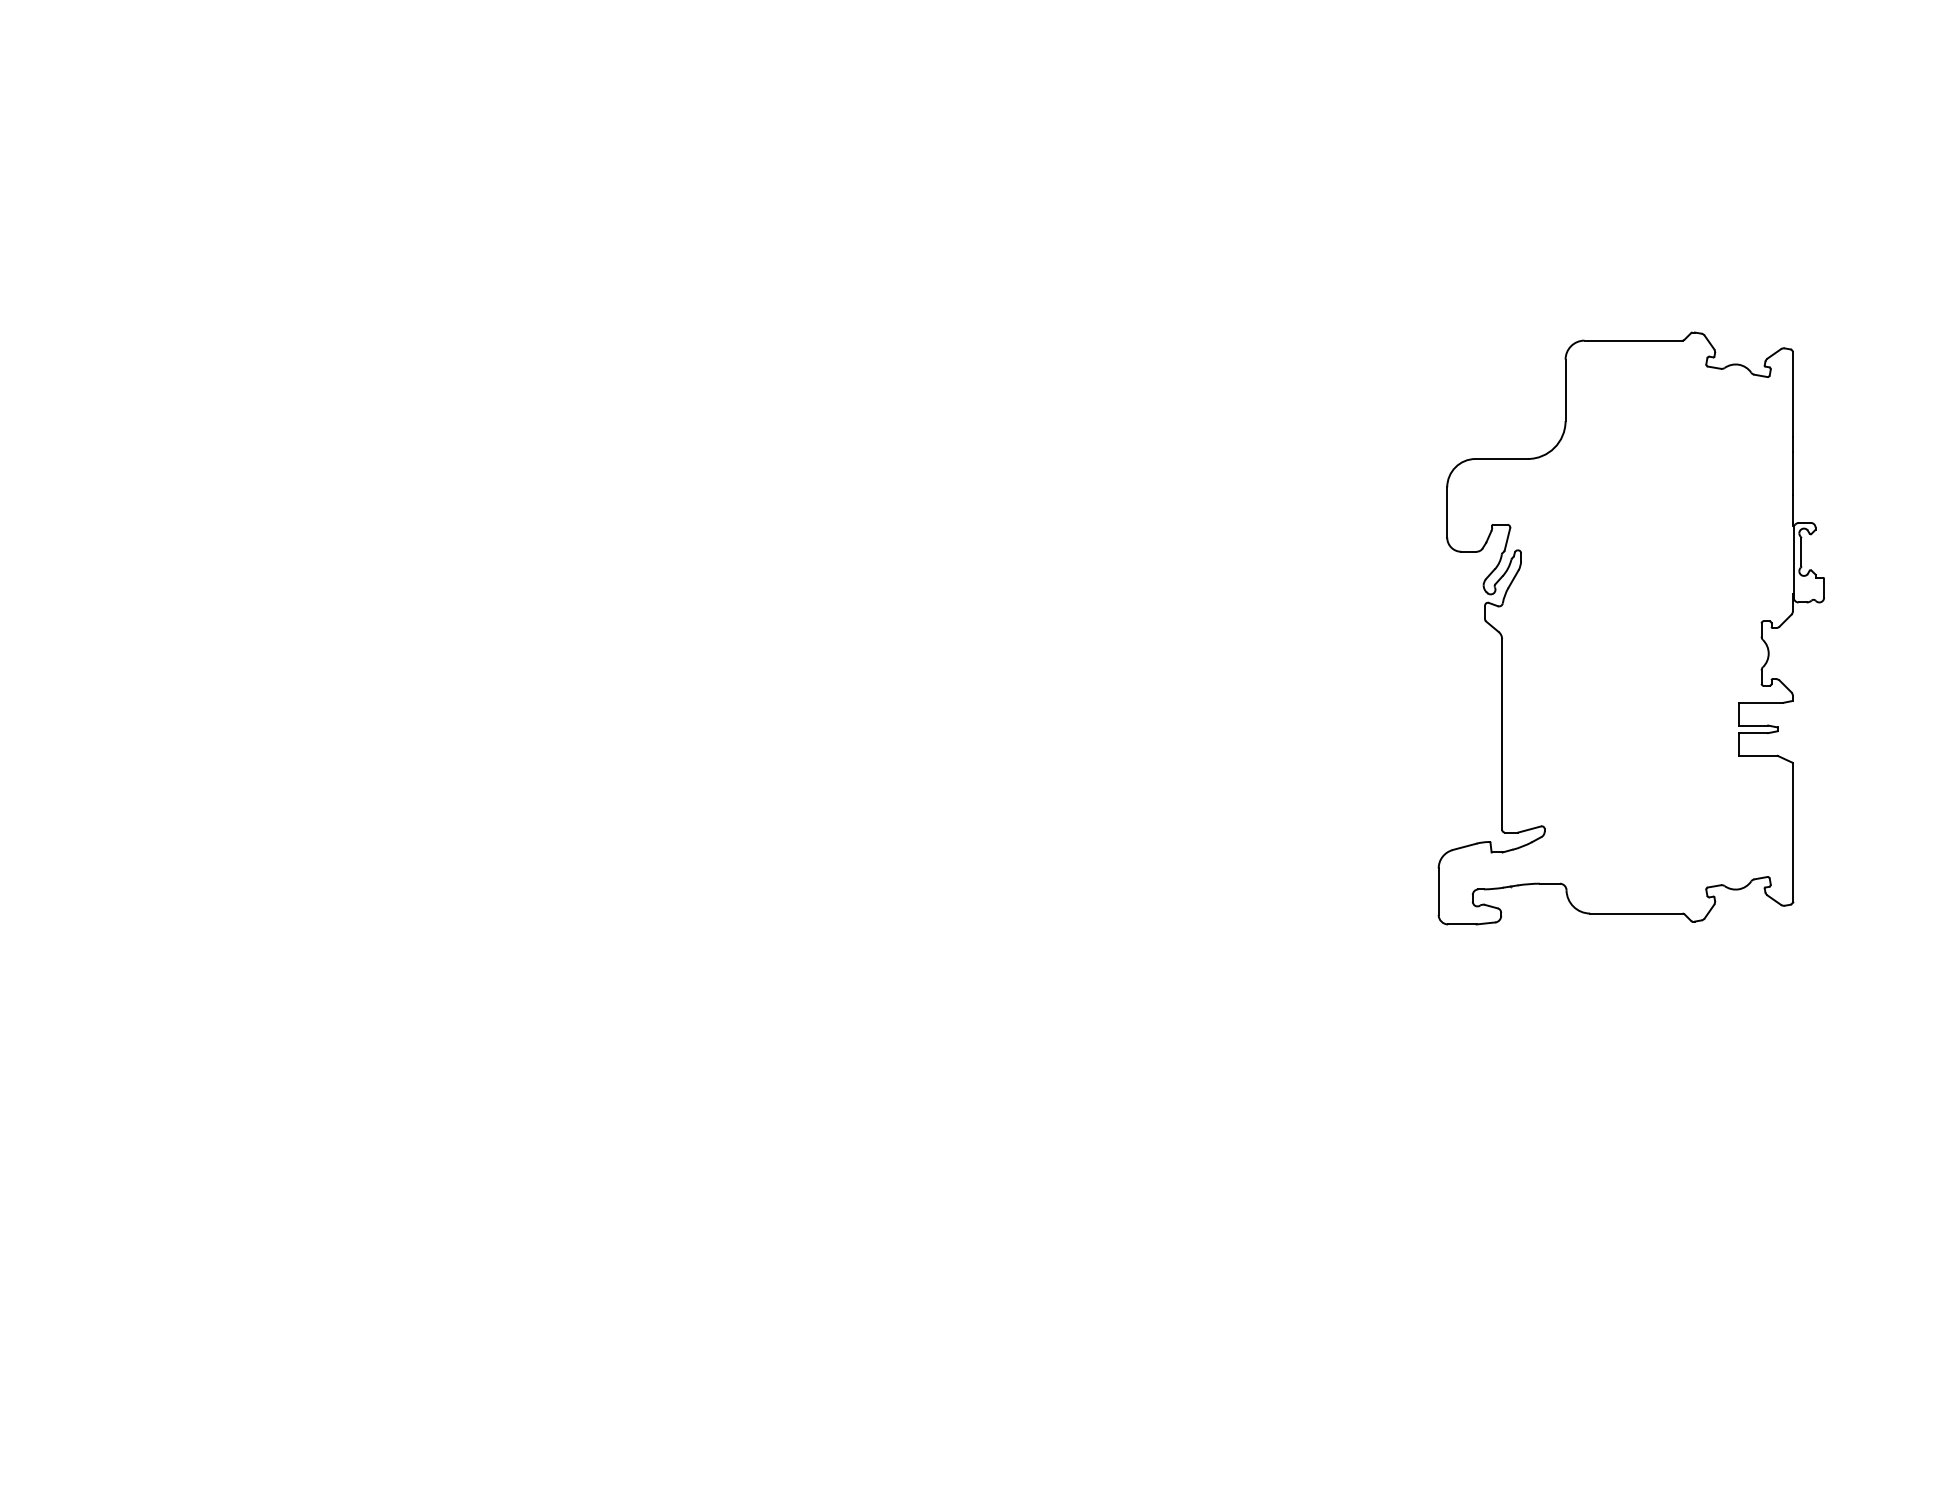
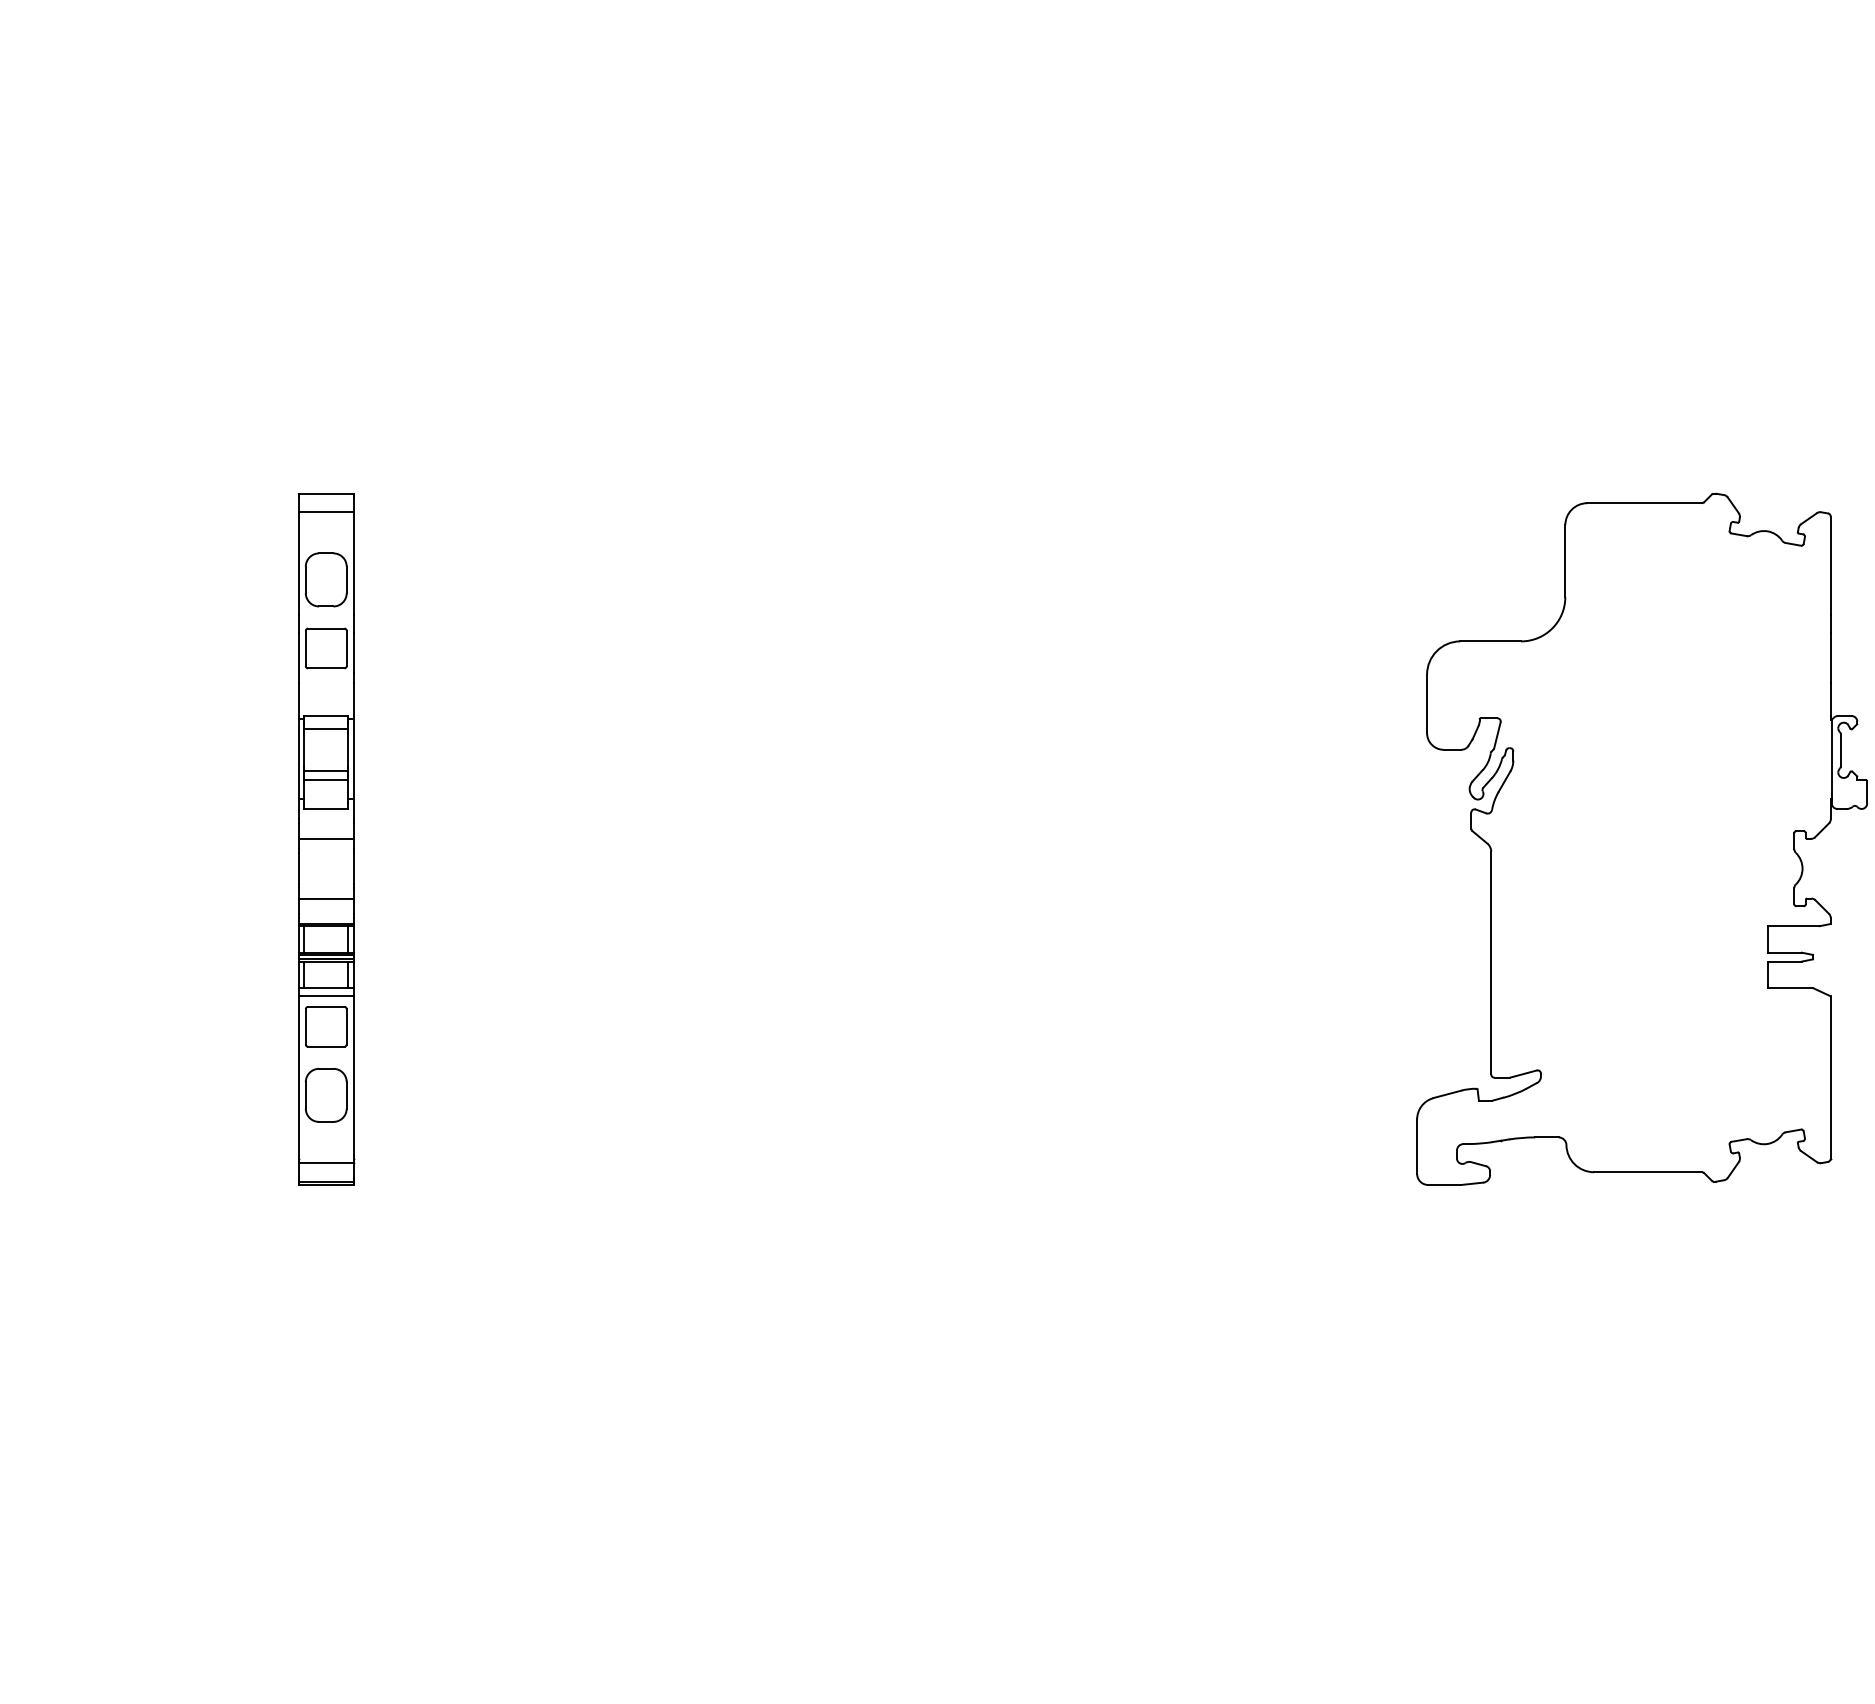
part: (504, 628) -> (326, 839), added

